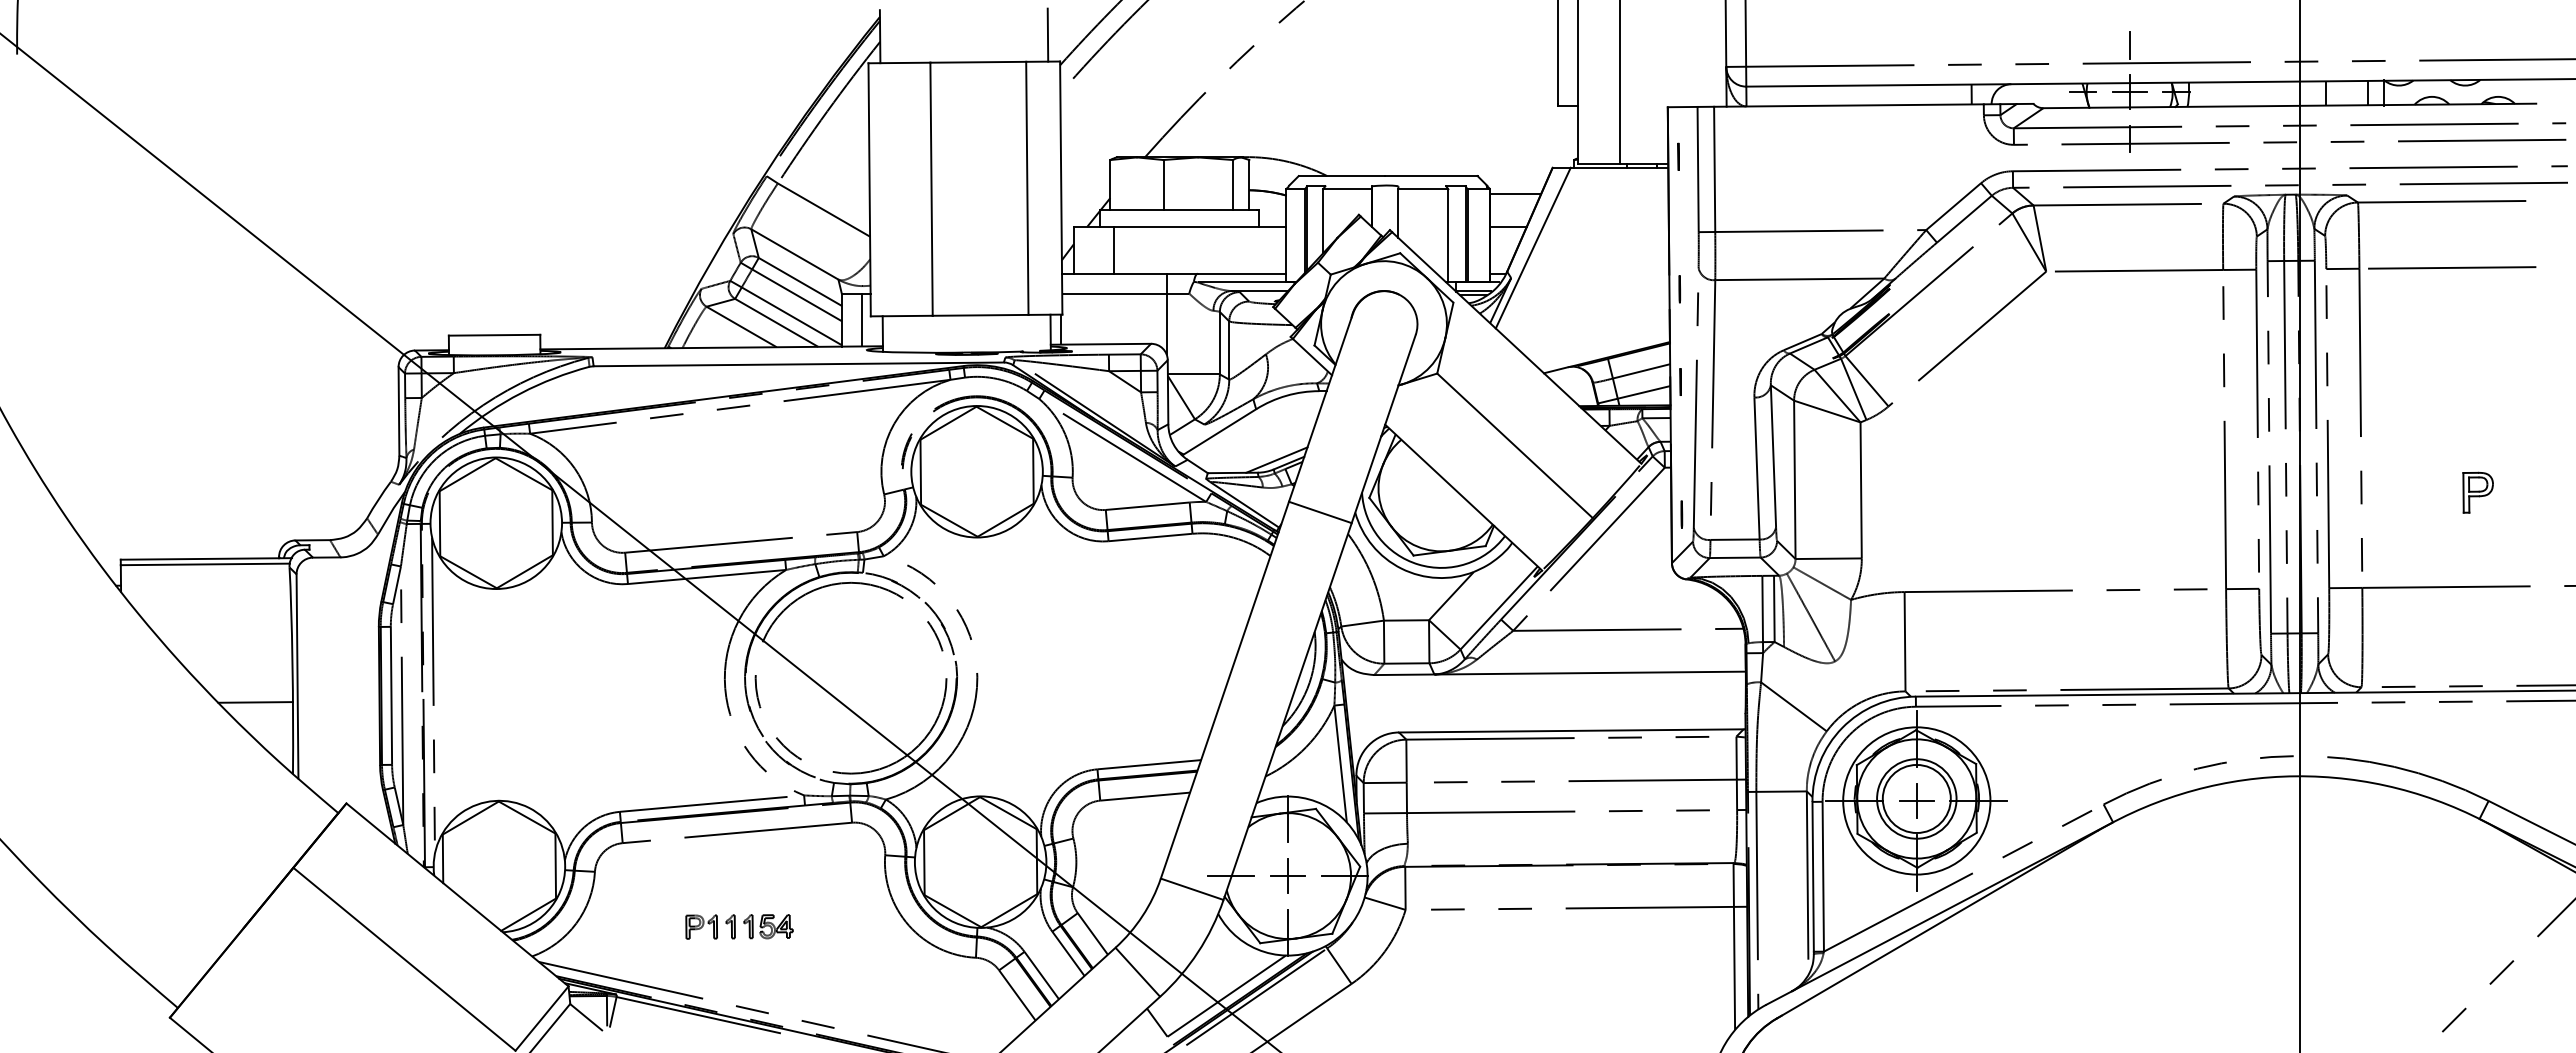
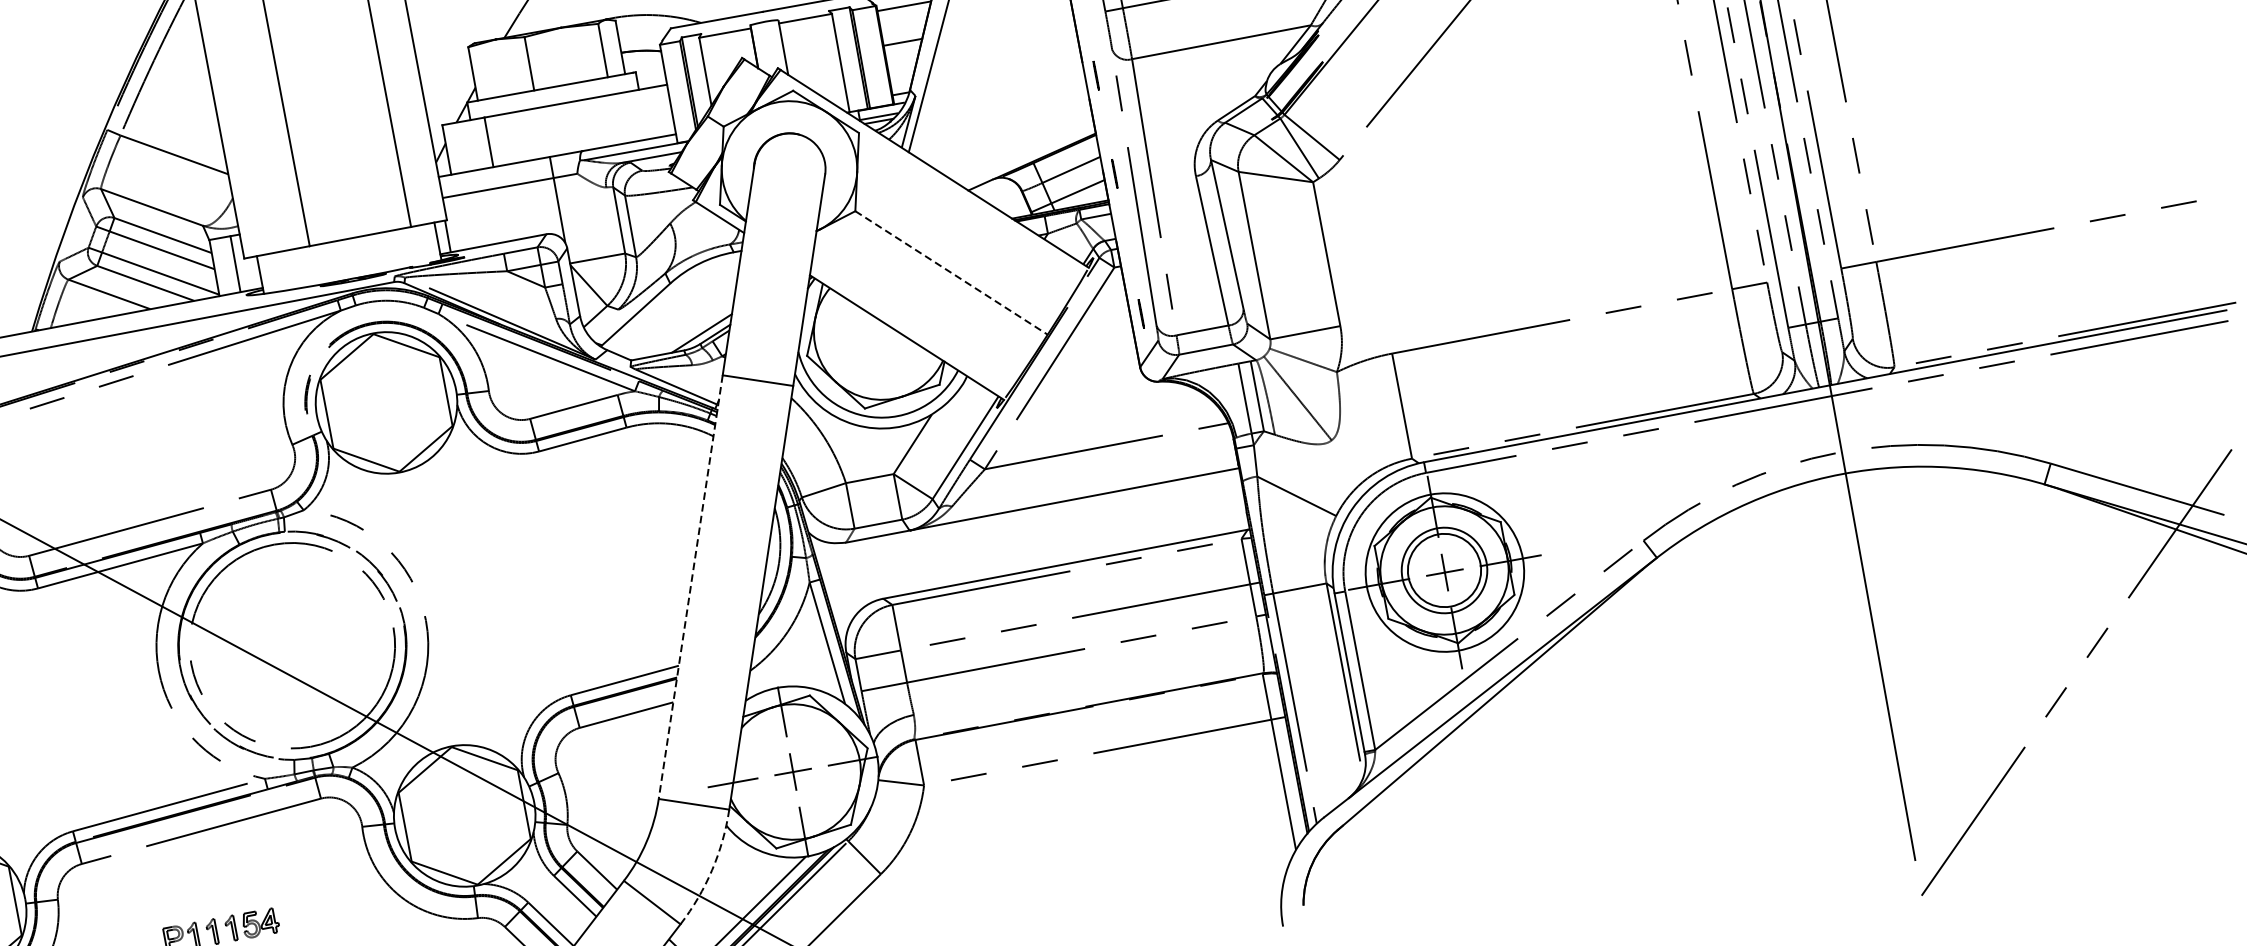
line: (1515, 446) -> (952, 273), solid -> dashed
part: (2477, 492) -> (1980, 138), removed
line: (1224, 690) -> (690, 587), solid -> dashed
arc: (1197, 952) -> (711, 870), solid -> dashed

